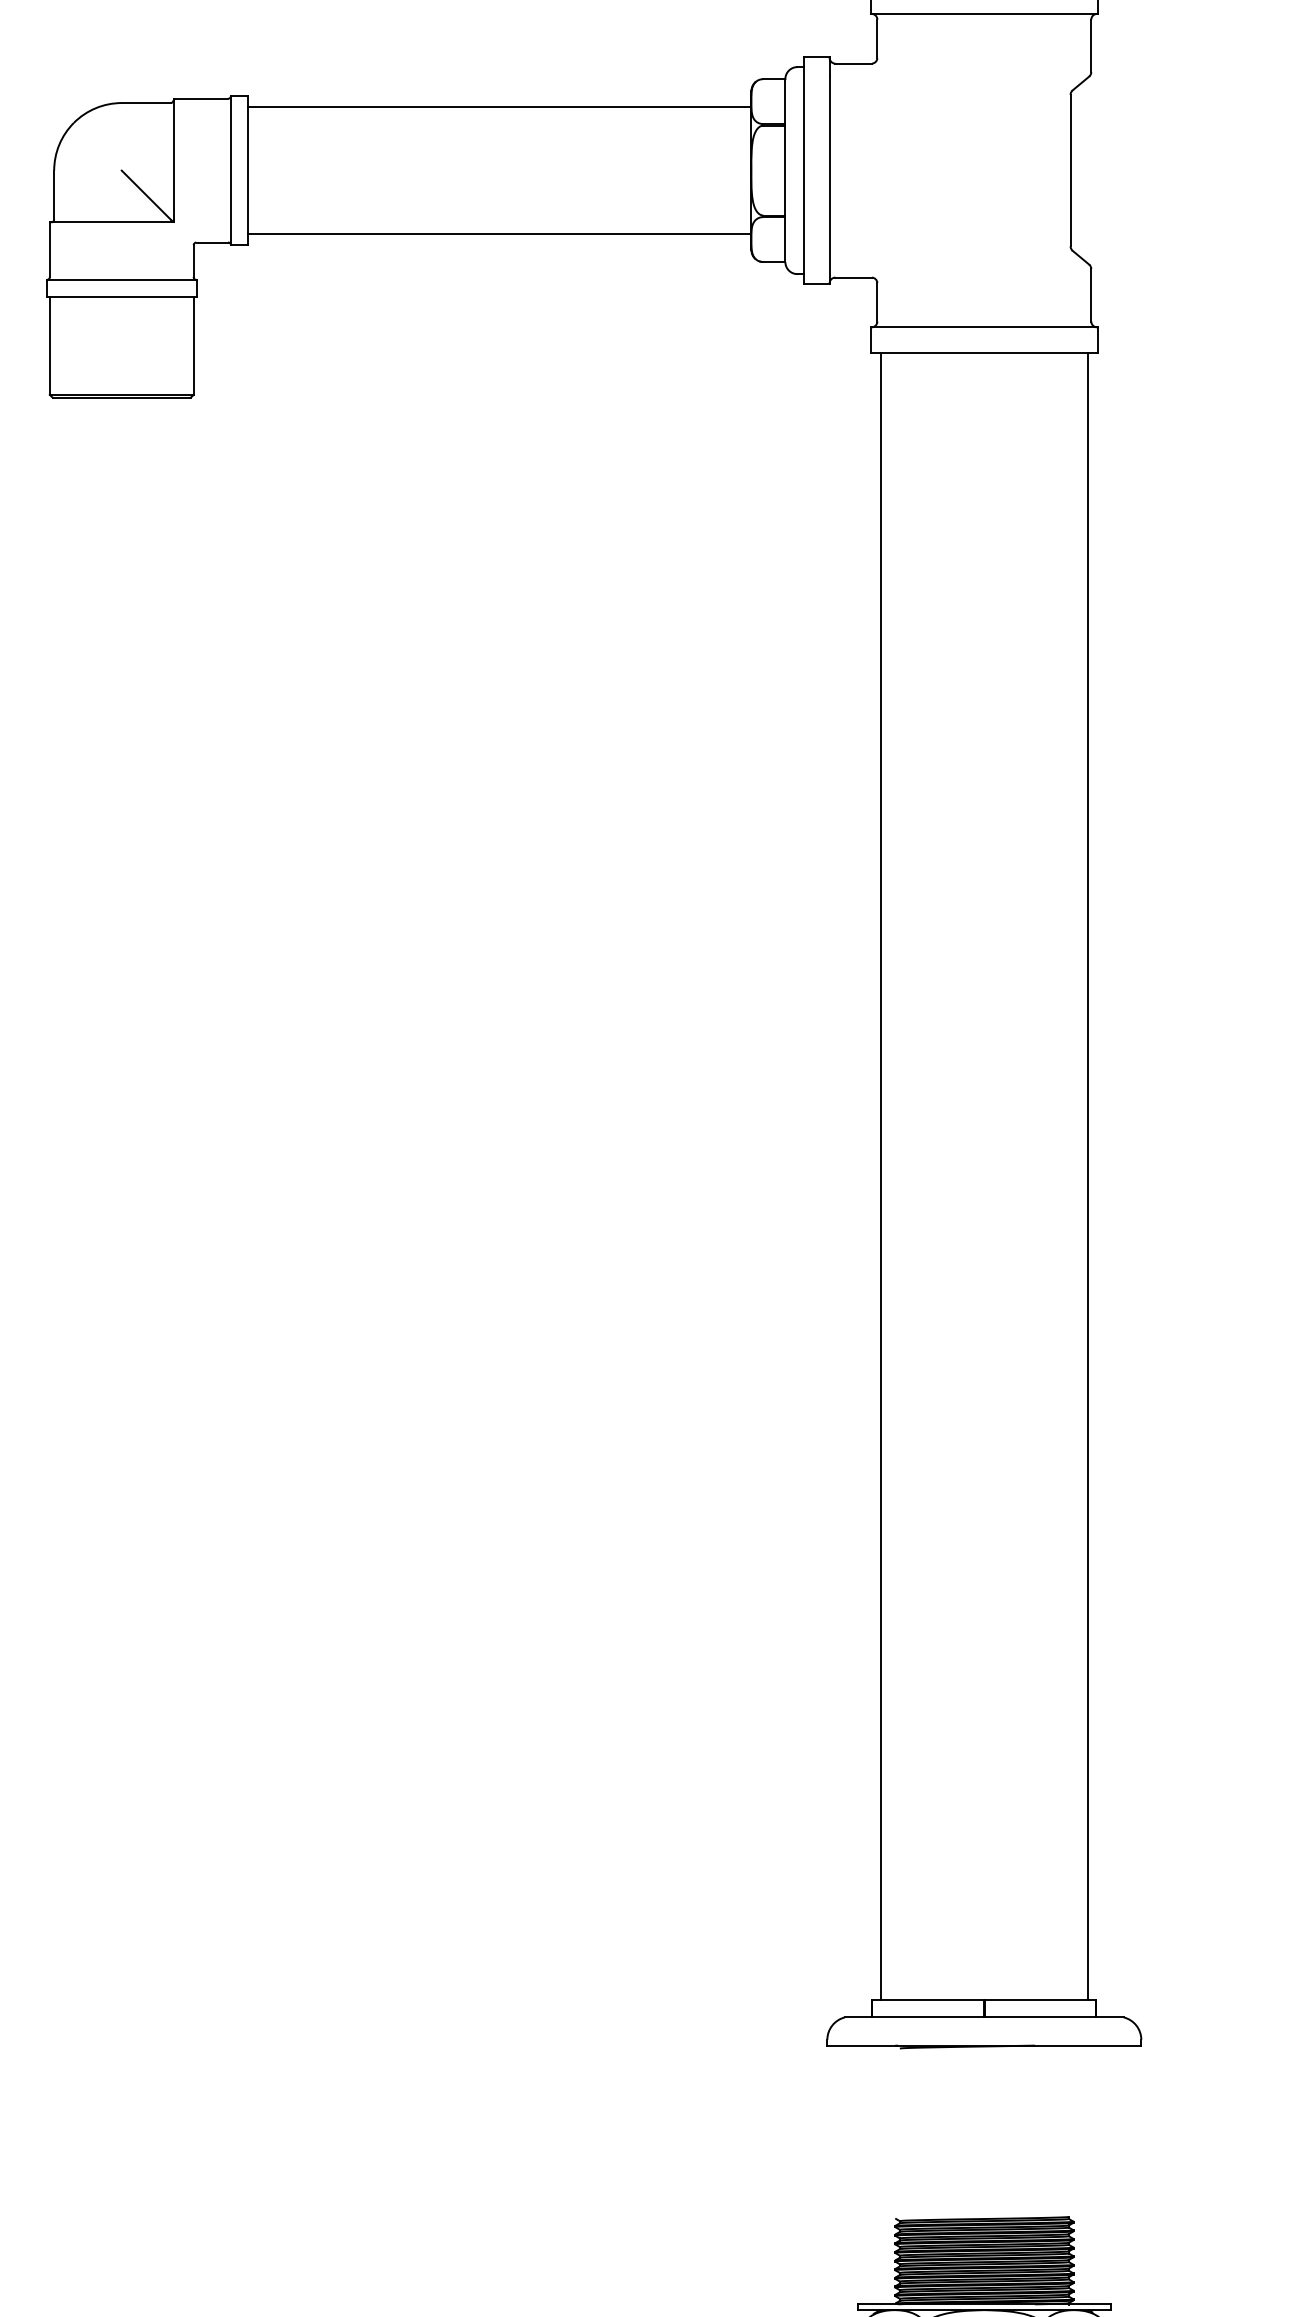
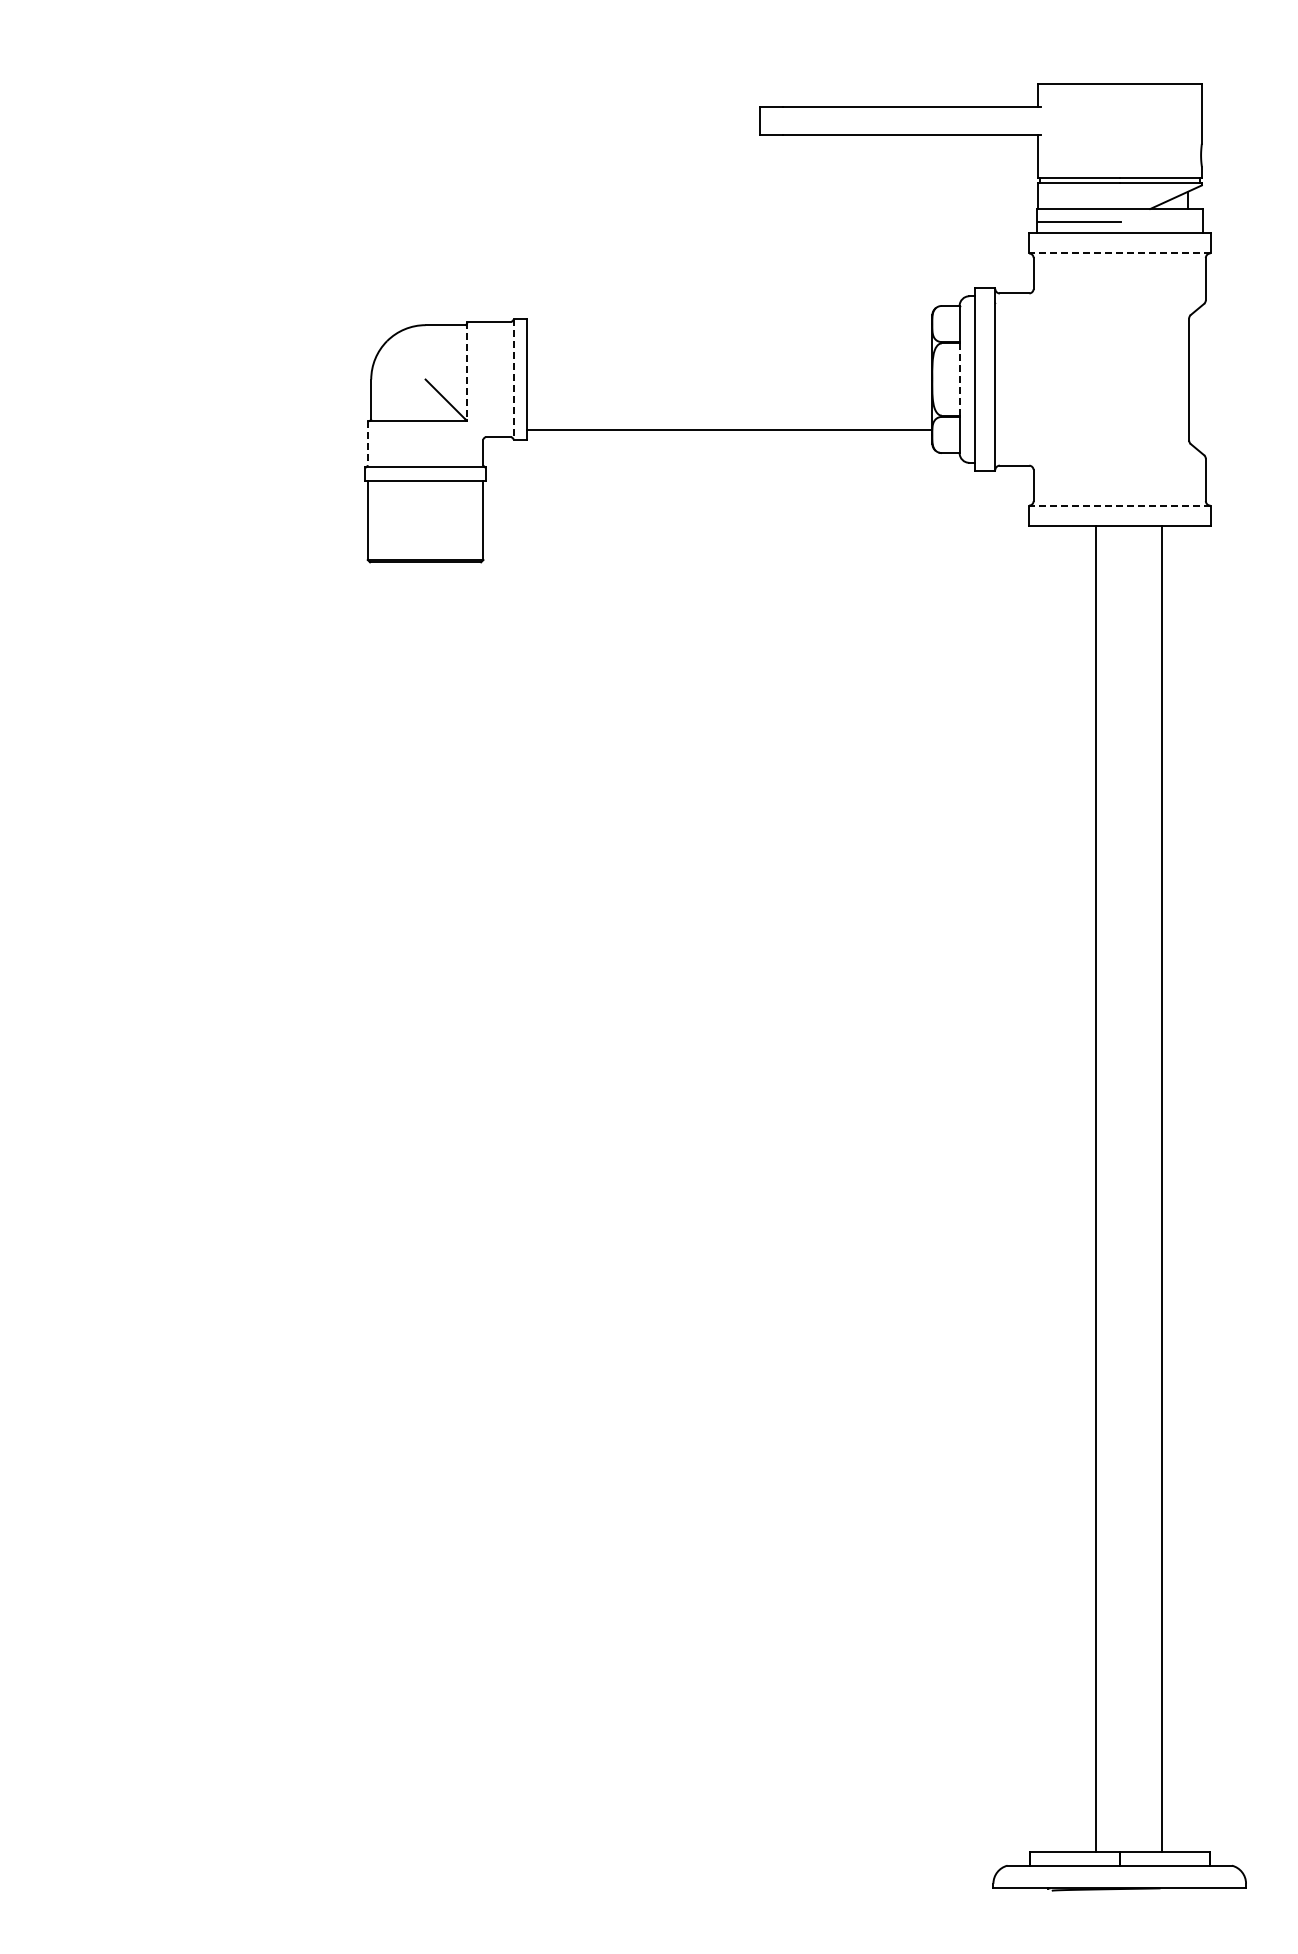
line: (984, 13) -> (1119, 253), solid -> dashed
line: (499, 107) -> (729, 328), removed
line: (173, 159) -> (467, 370), solid -> dashed
line: (230, 171) -> (513, 380), solid -> dashed
line: (785, 171) -> (959, 380), solid -> dashed
line: (49, 250) -> (367, 443), solid -> dashed
line: (984, 327) -> (1119, 505), solid -> dashed
line: (880, 1175) -> (1096, 1188), moved
line: (1088, 1175) -> (1162, 1188), moved

